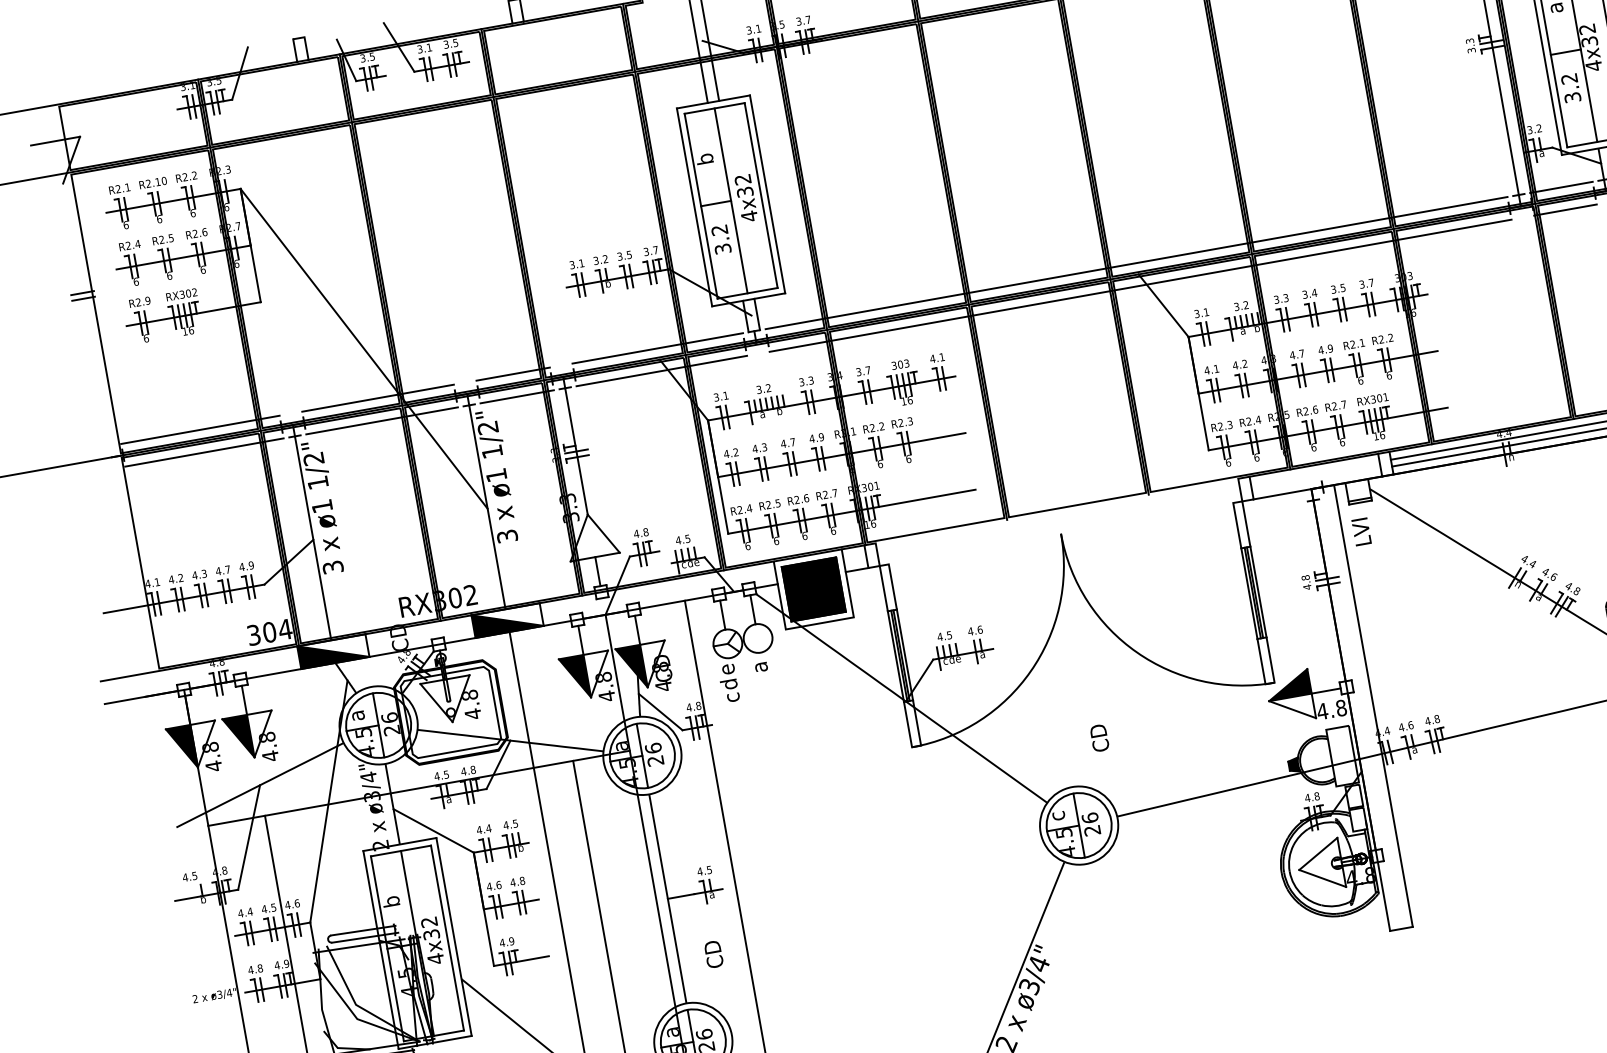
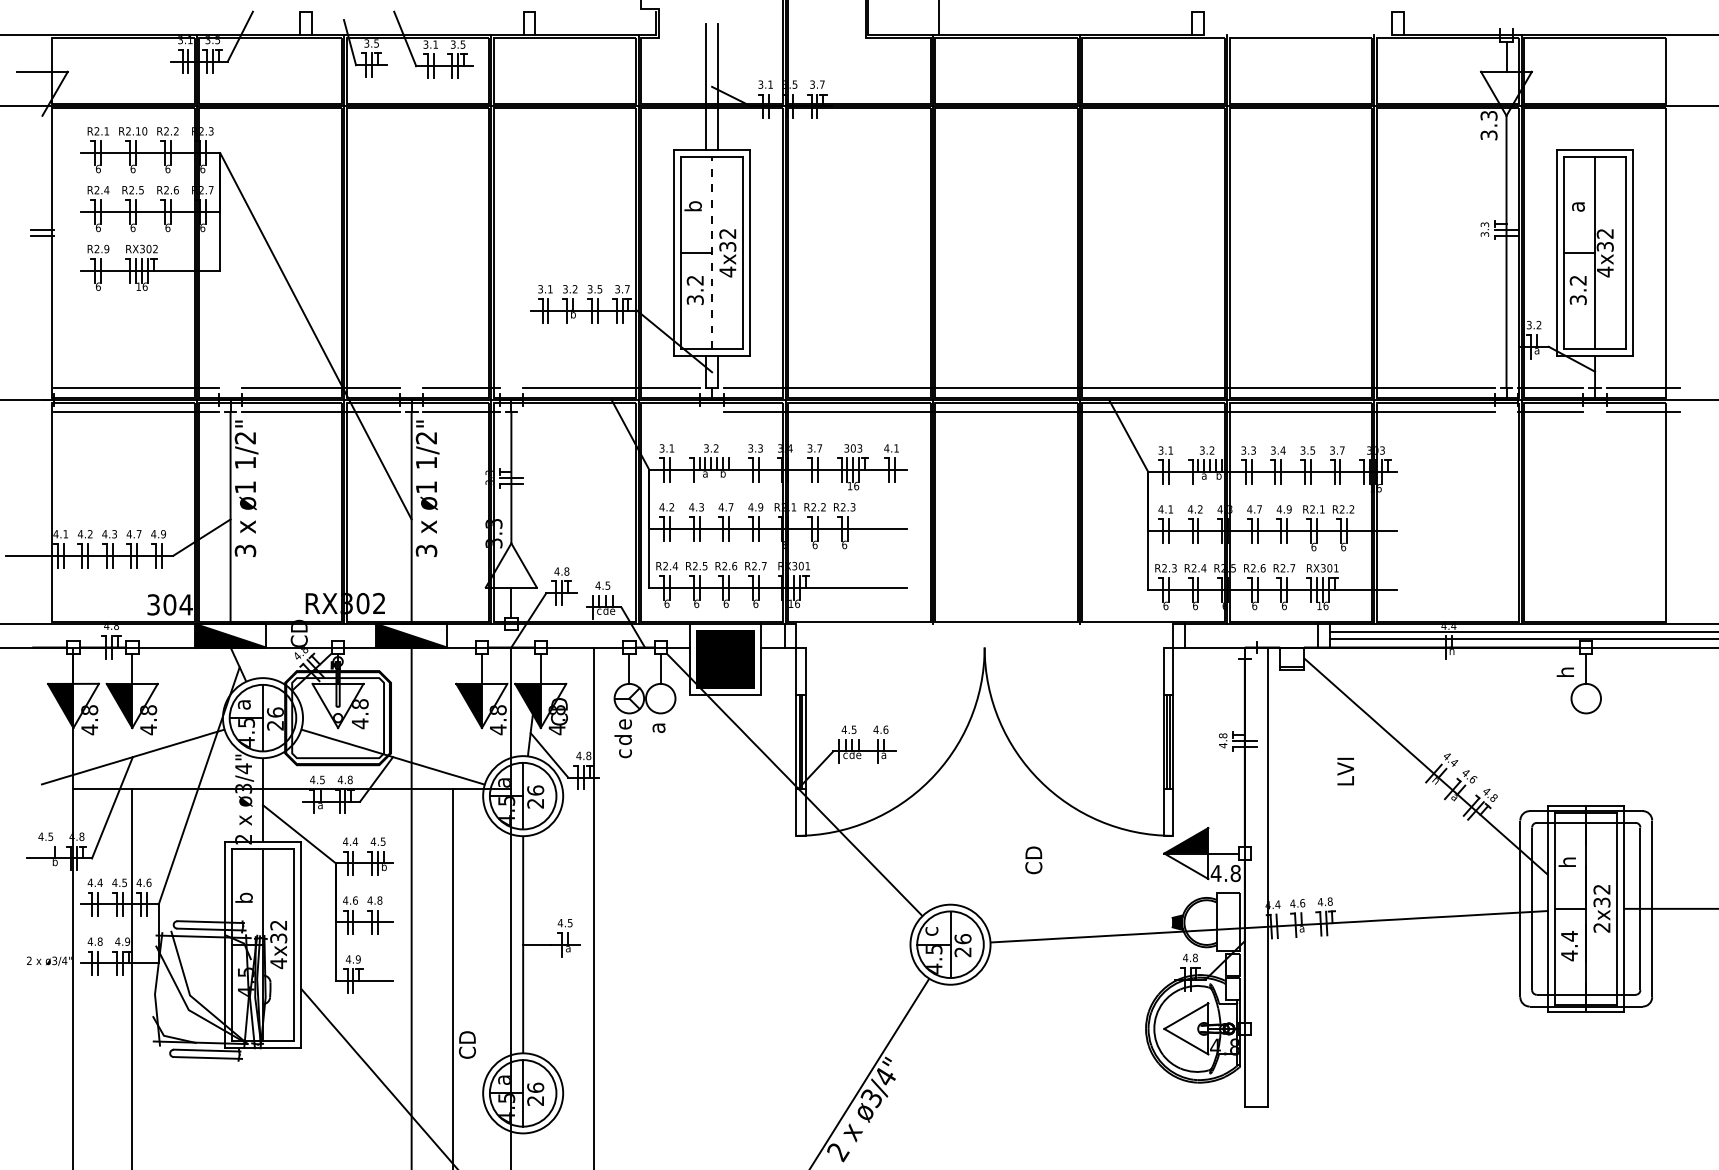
line: (731, 200) -> (712, 252), solid -> dashed
line: (661, 371) -> (611, 412), removed
text: (1361, 531) -> (1345, 771), moved
text: (1099, 738) -> (1033, 860), moved
text: (713, 954) -> (467, 1044), moved

